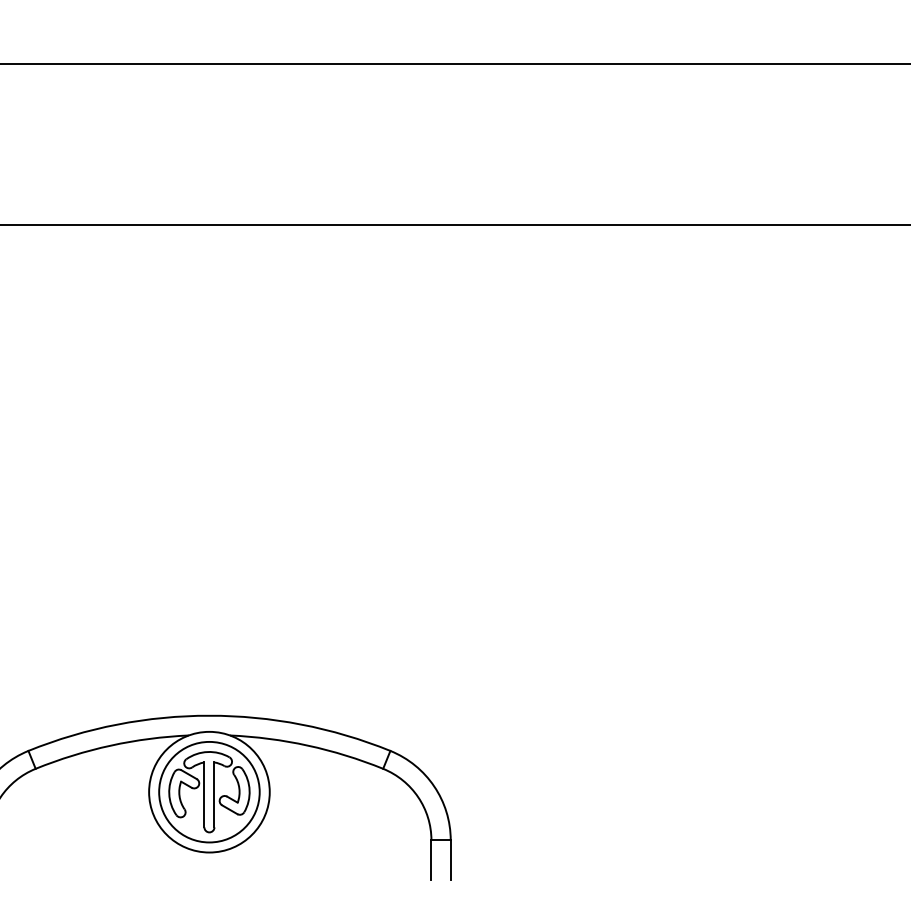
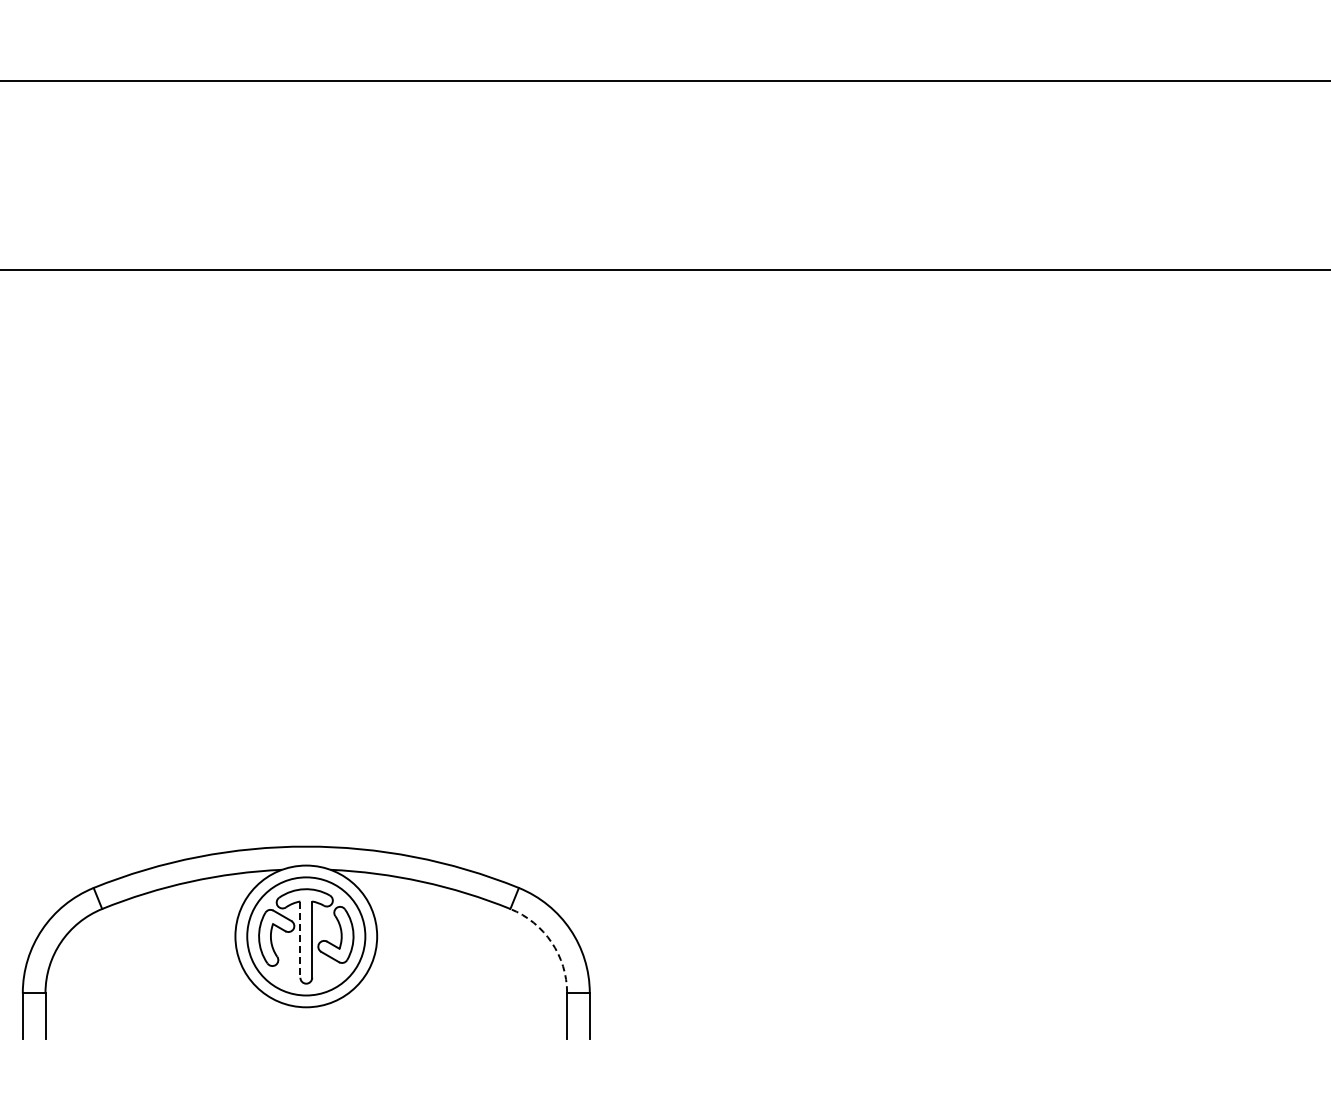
line: (204, 795) -> (300, 940), solid -> dashed
arc: (418, 797) -> (551, 942), solid -> dashed

